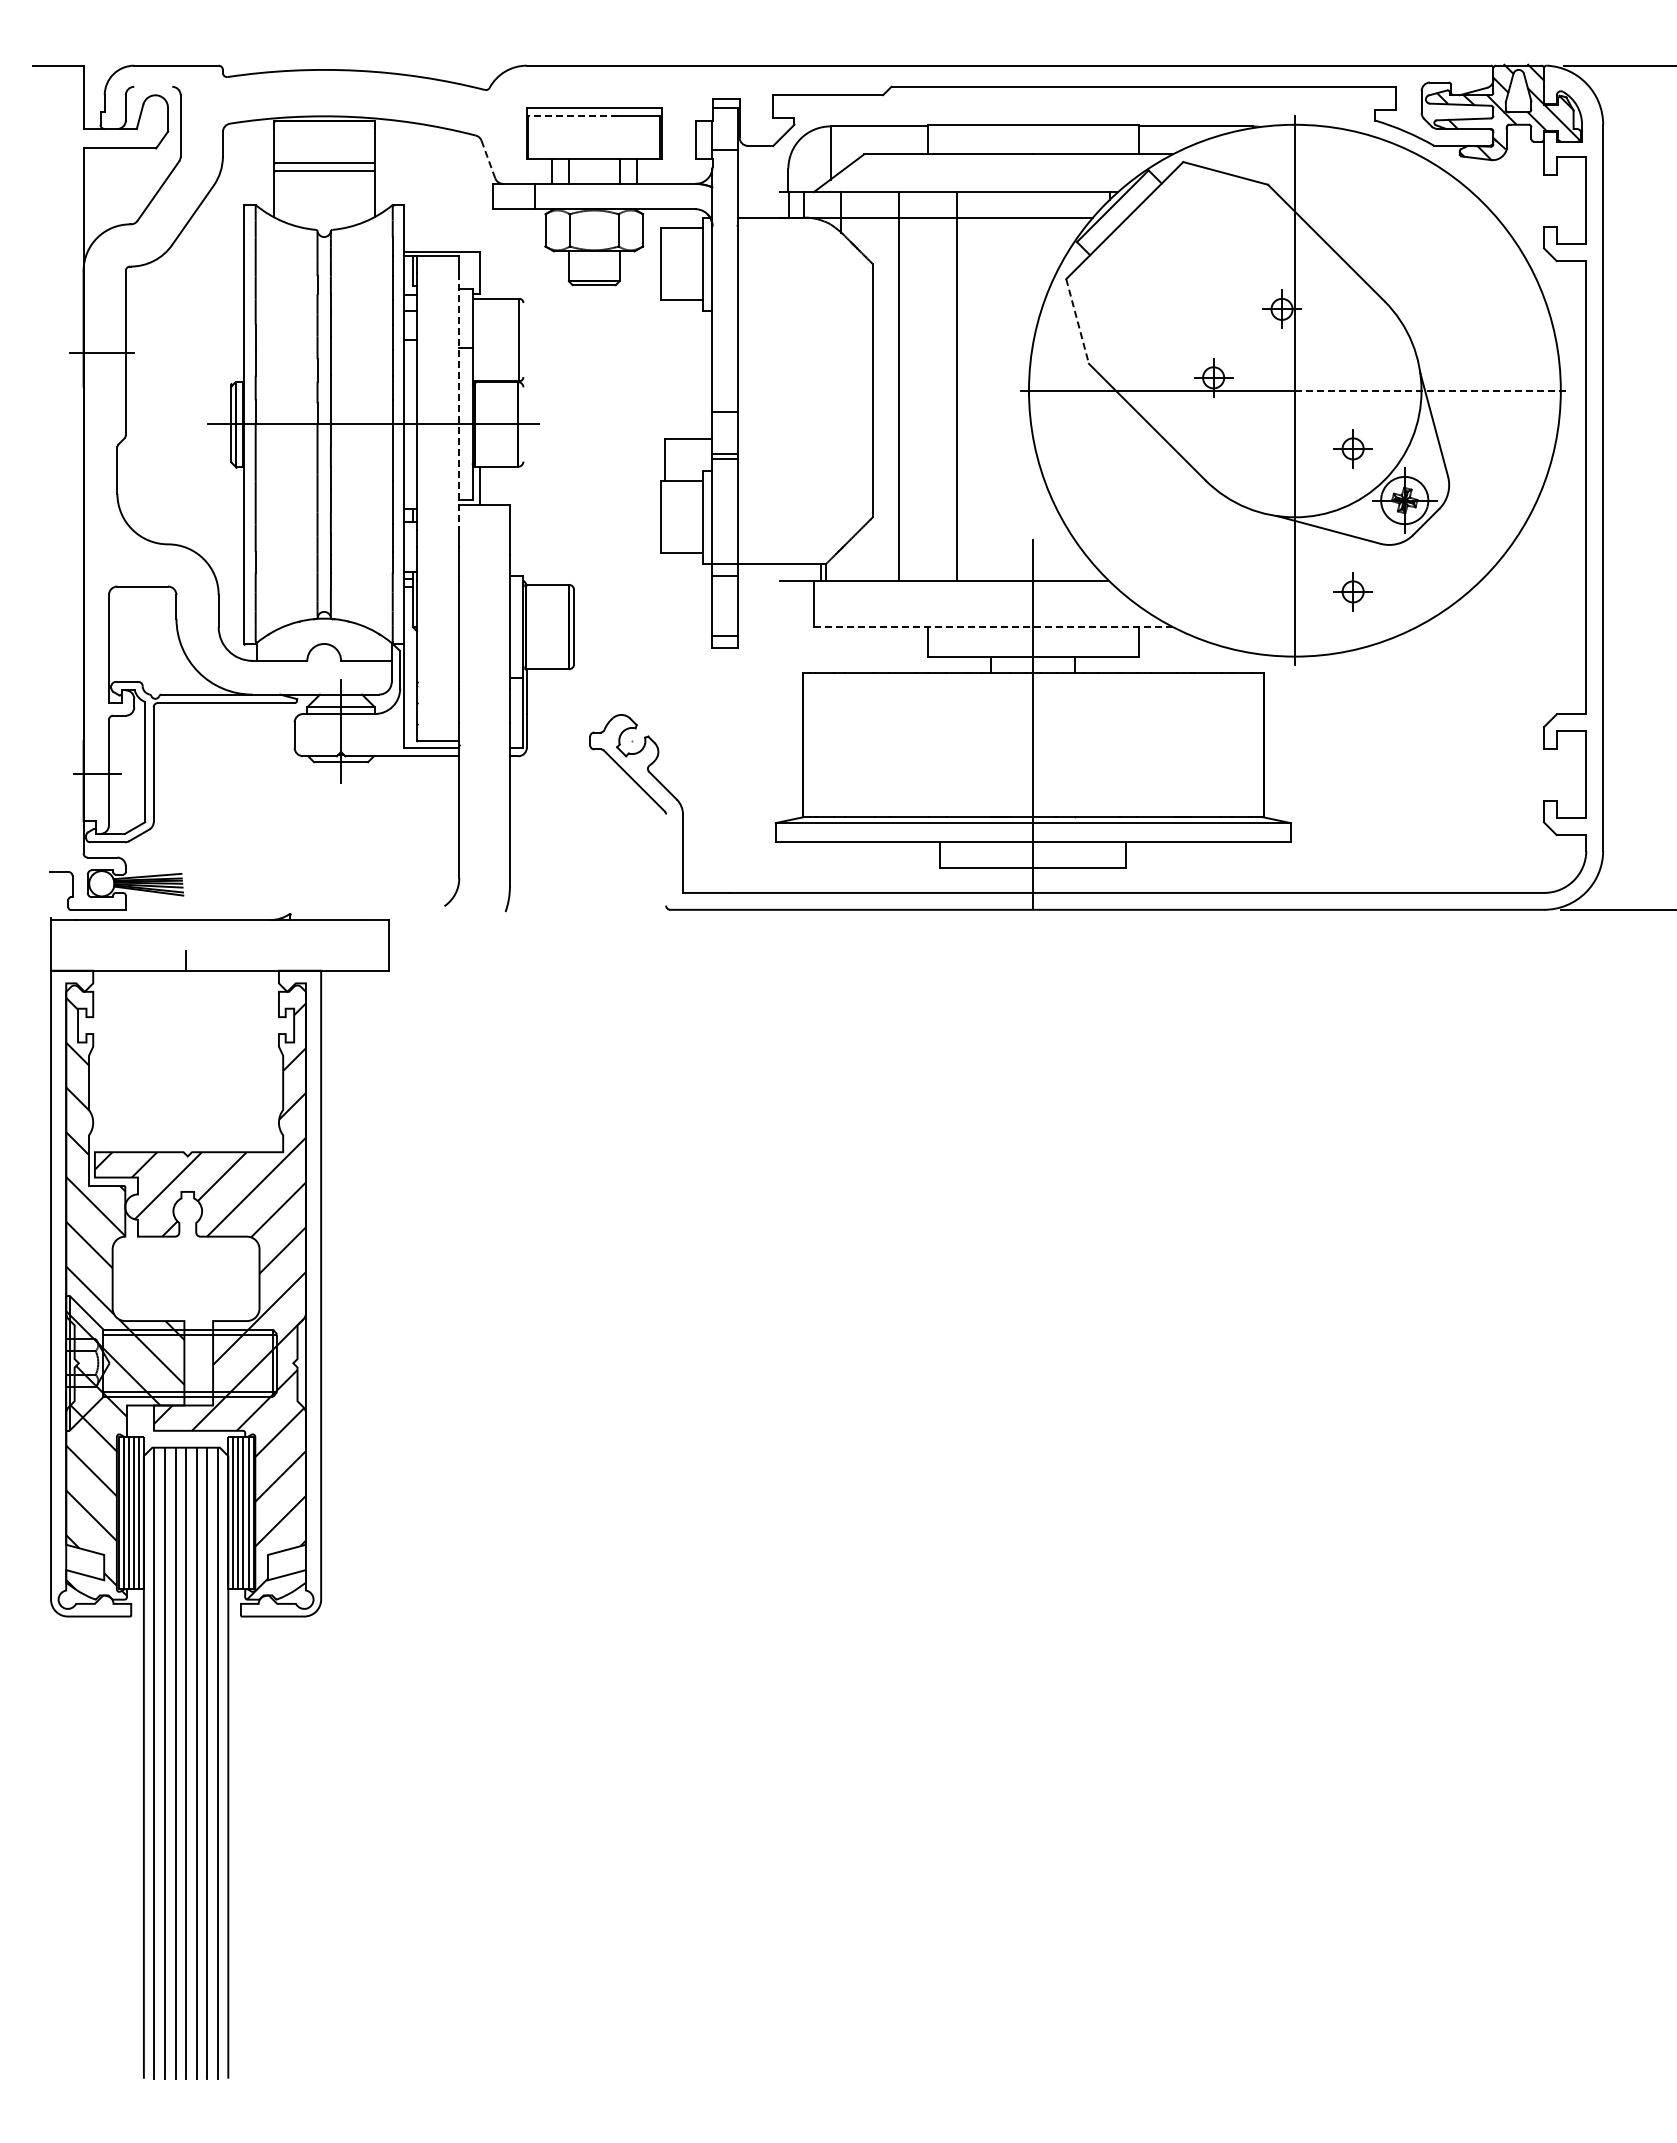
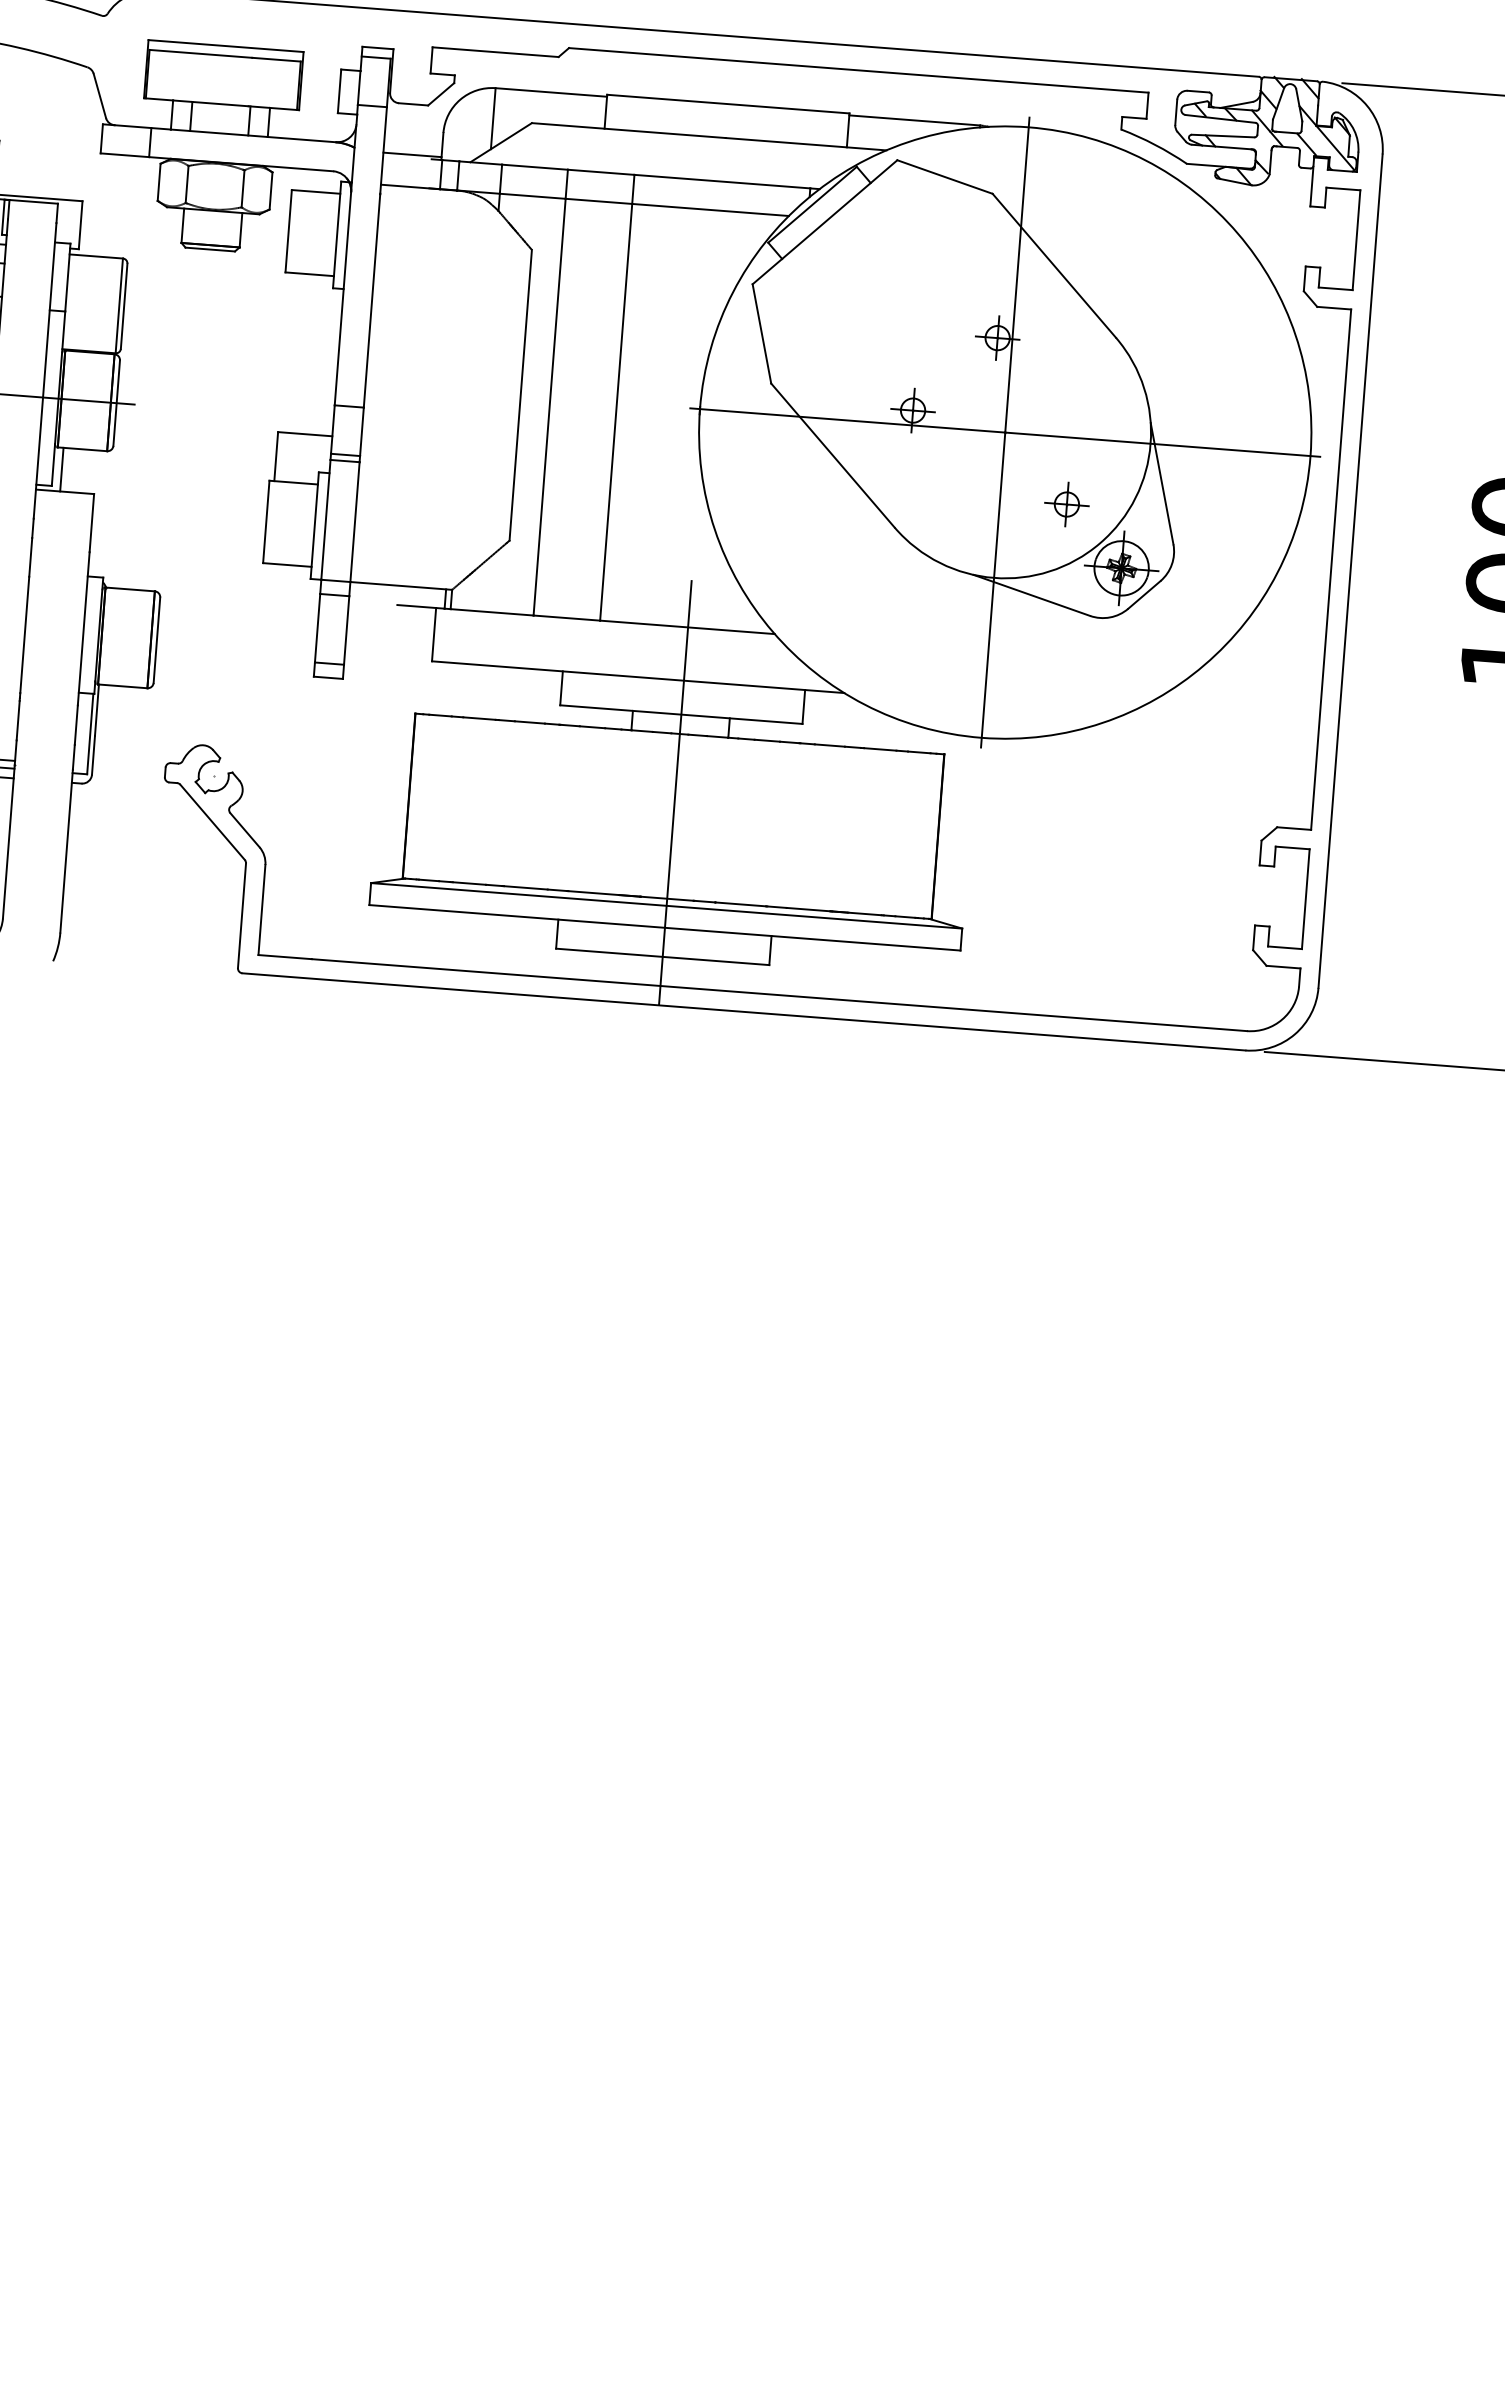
line: (573, 116) -> (201, 54), dashed -> solid
line: (488, 159) -> (99, 95), dashed -> solid
line: (762, 189) -> (411, 154), added
line: (1077, 321) -> (761, 333), dashed -> solid
line: (523, 340) -> (124, 306), added
line: (1432, 390) -> (1163, 444), dashed -> solid
line: (459, 401) -> (45, 371), dashed -> solid
line: (523, 424) -> (116, 403), added
part: (1352, 591) -> (1053, 668), removed
line: (993, 627) -> (638, 677), dashed -> solid
line: (666, 859) -> (242, 915), added

